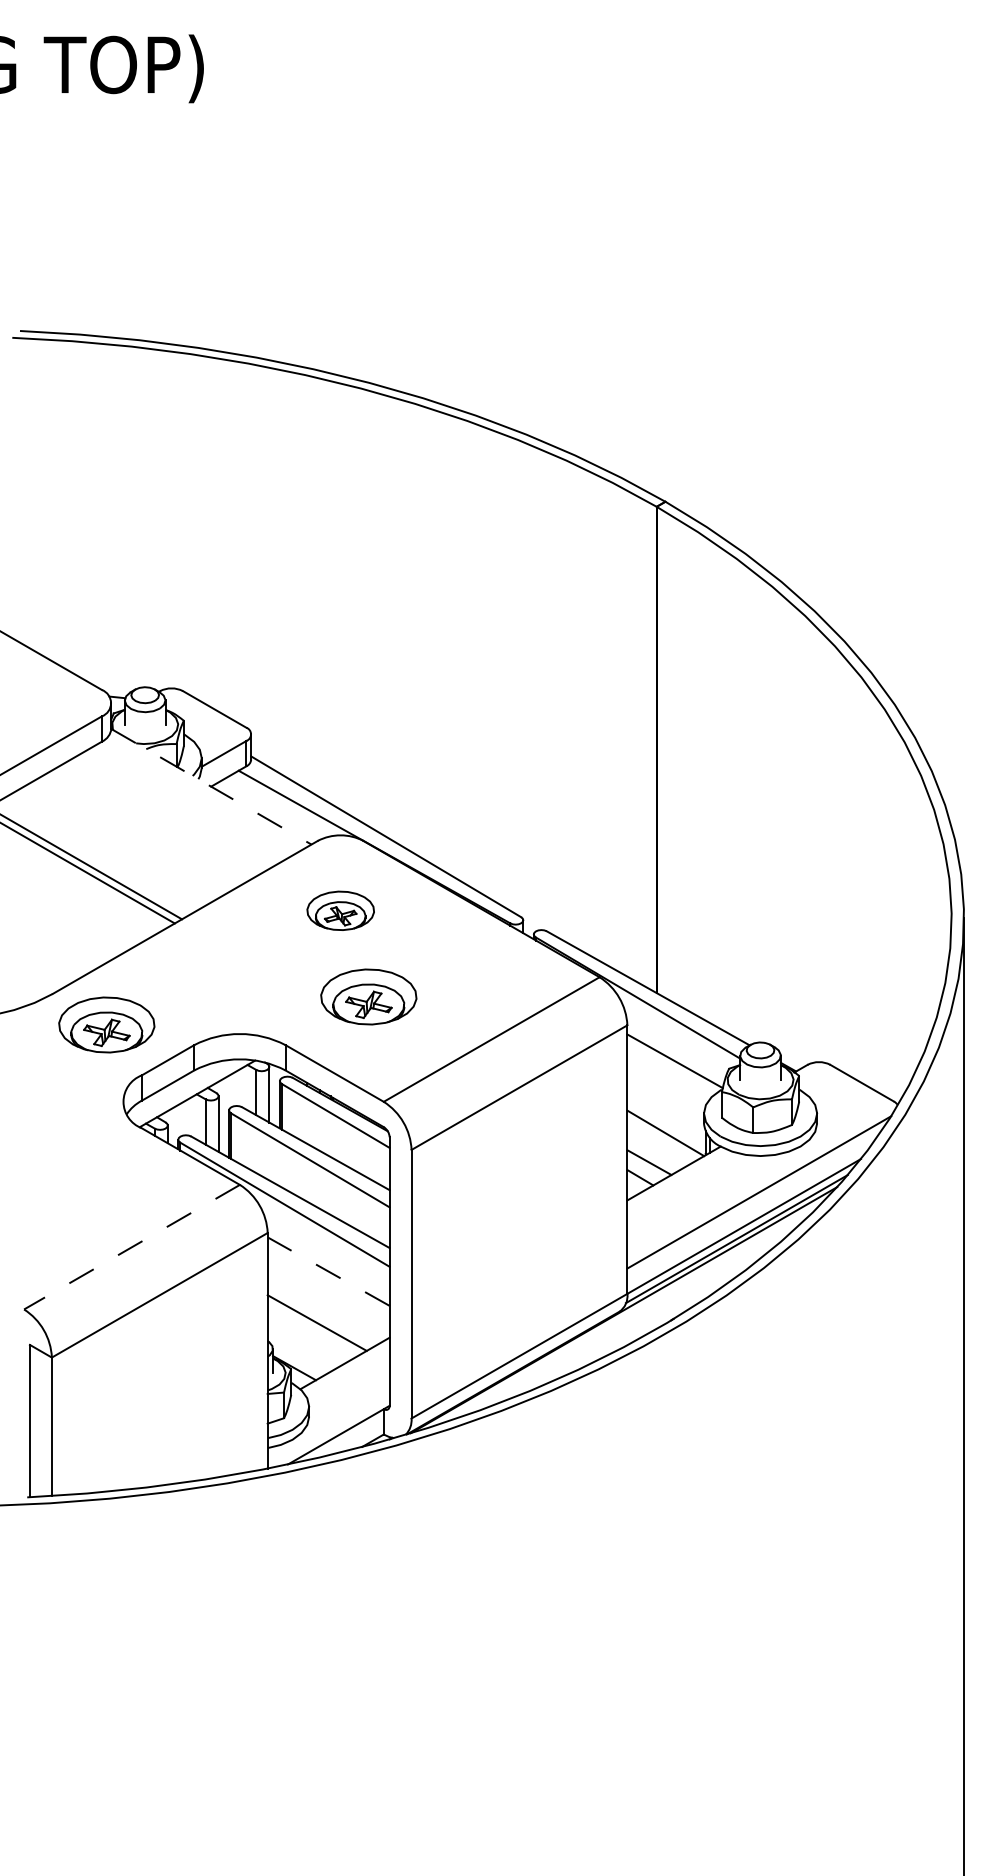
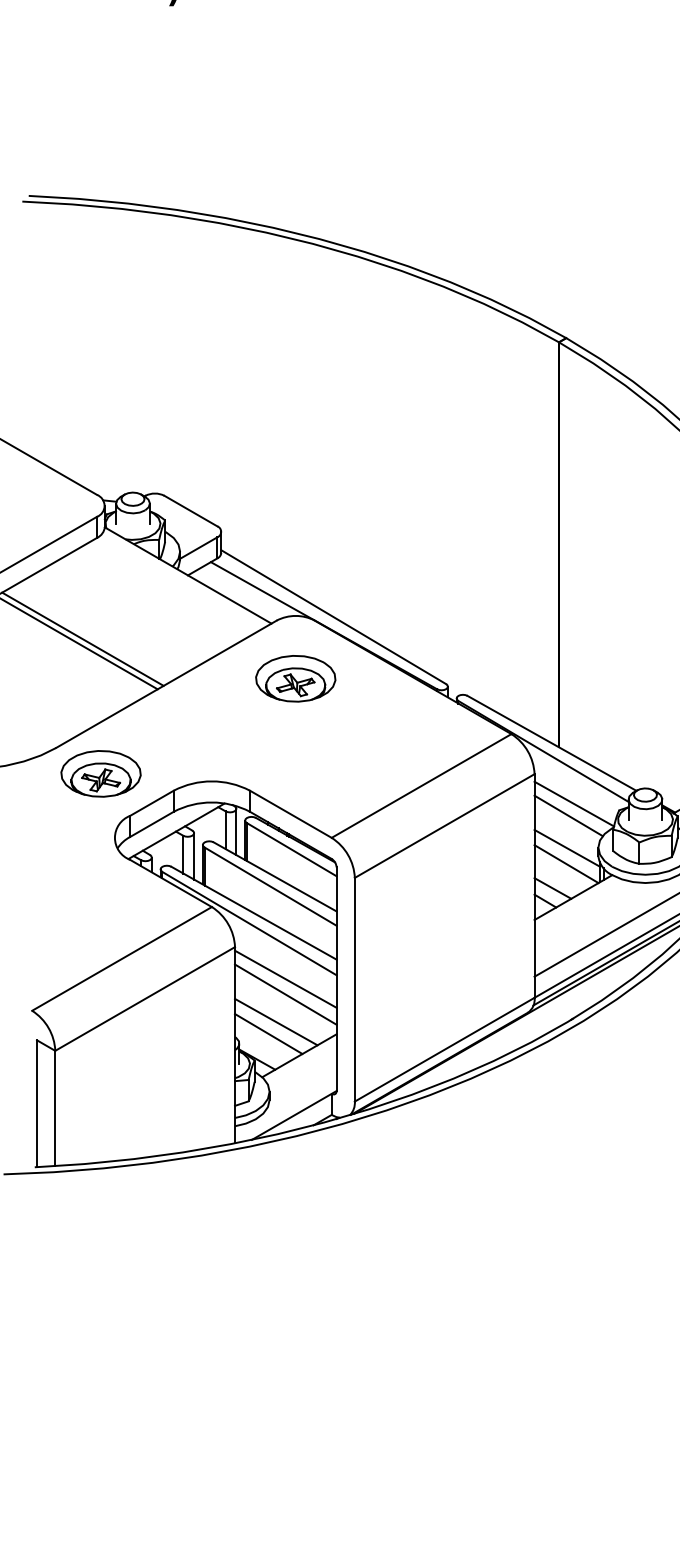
line: (211, 786) -> (188, 575), dashed -> solid
part: (340, 910) -> (295, 678), size x1.43
part: (368, 996) -> (318, 750), removed
line: (668, 1075) -> (568, 815), added
line: (666, 1114) -> (567, 848), added
line: (132, 1247) -> (122, 959), dashed -> solid
line: (328, 1271) -> (285, 979), dashed -> solid
line: (328, 1289) -> (285, 994), added
line: (307, 1337) -> (268, 1034), added

